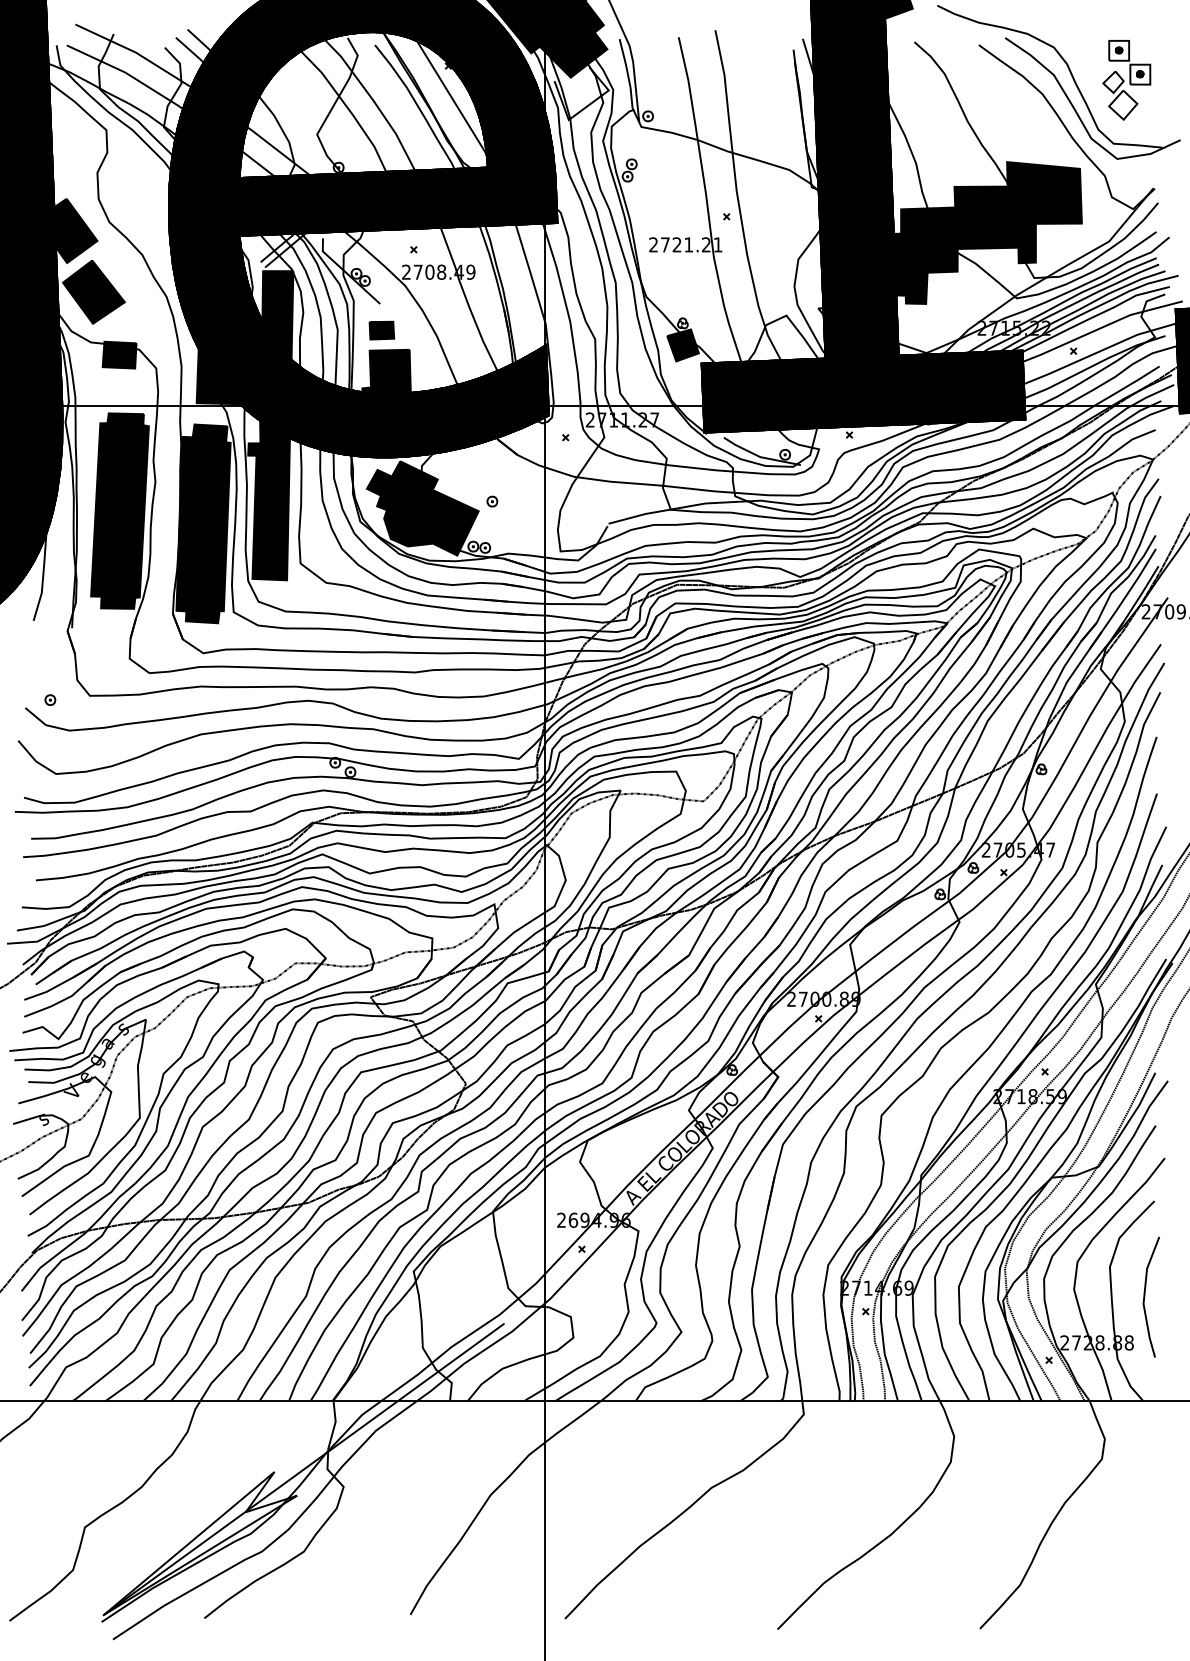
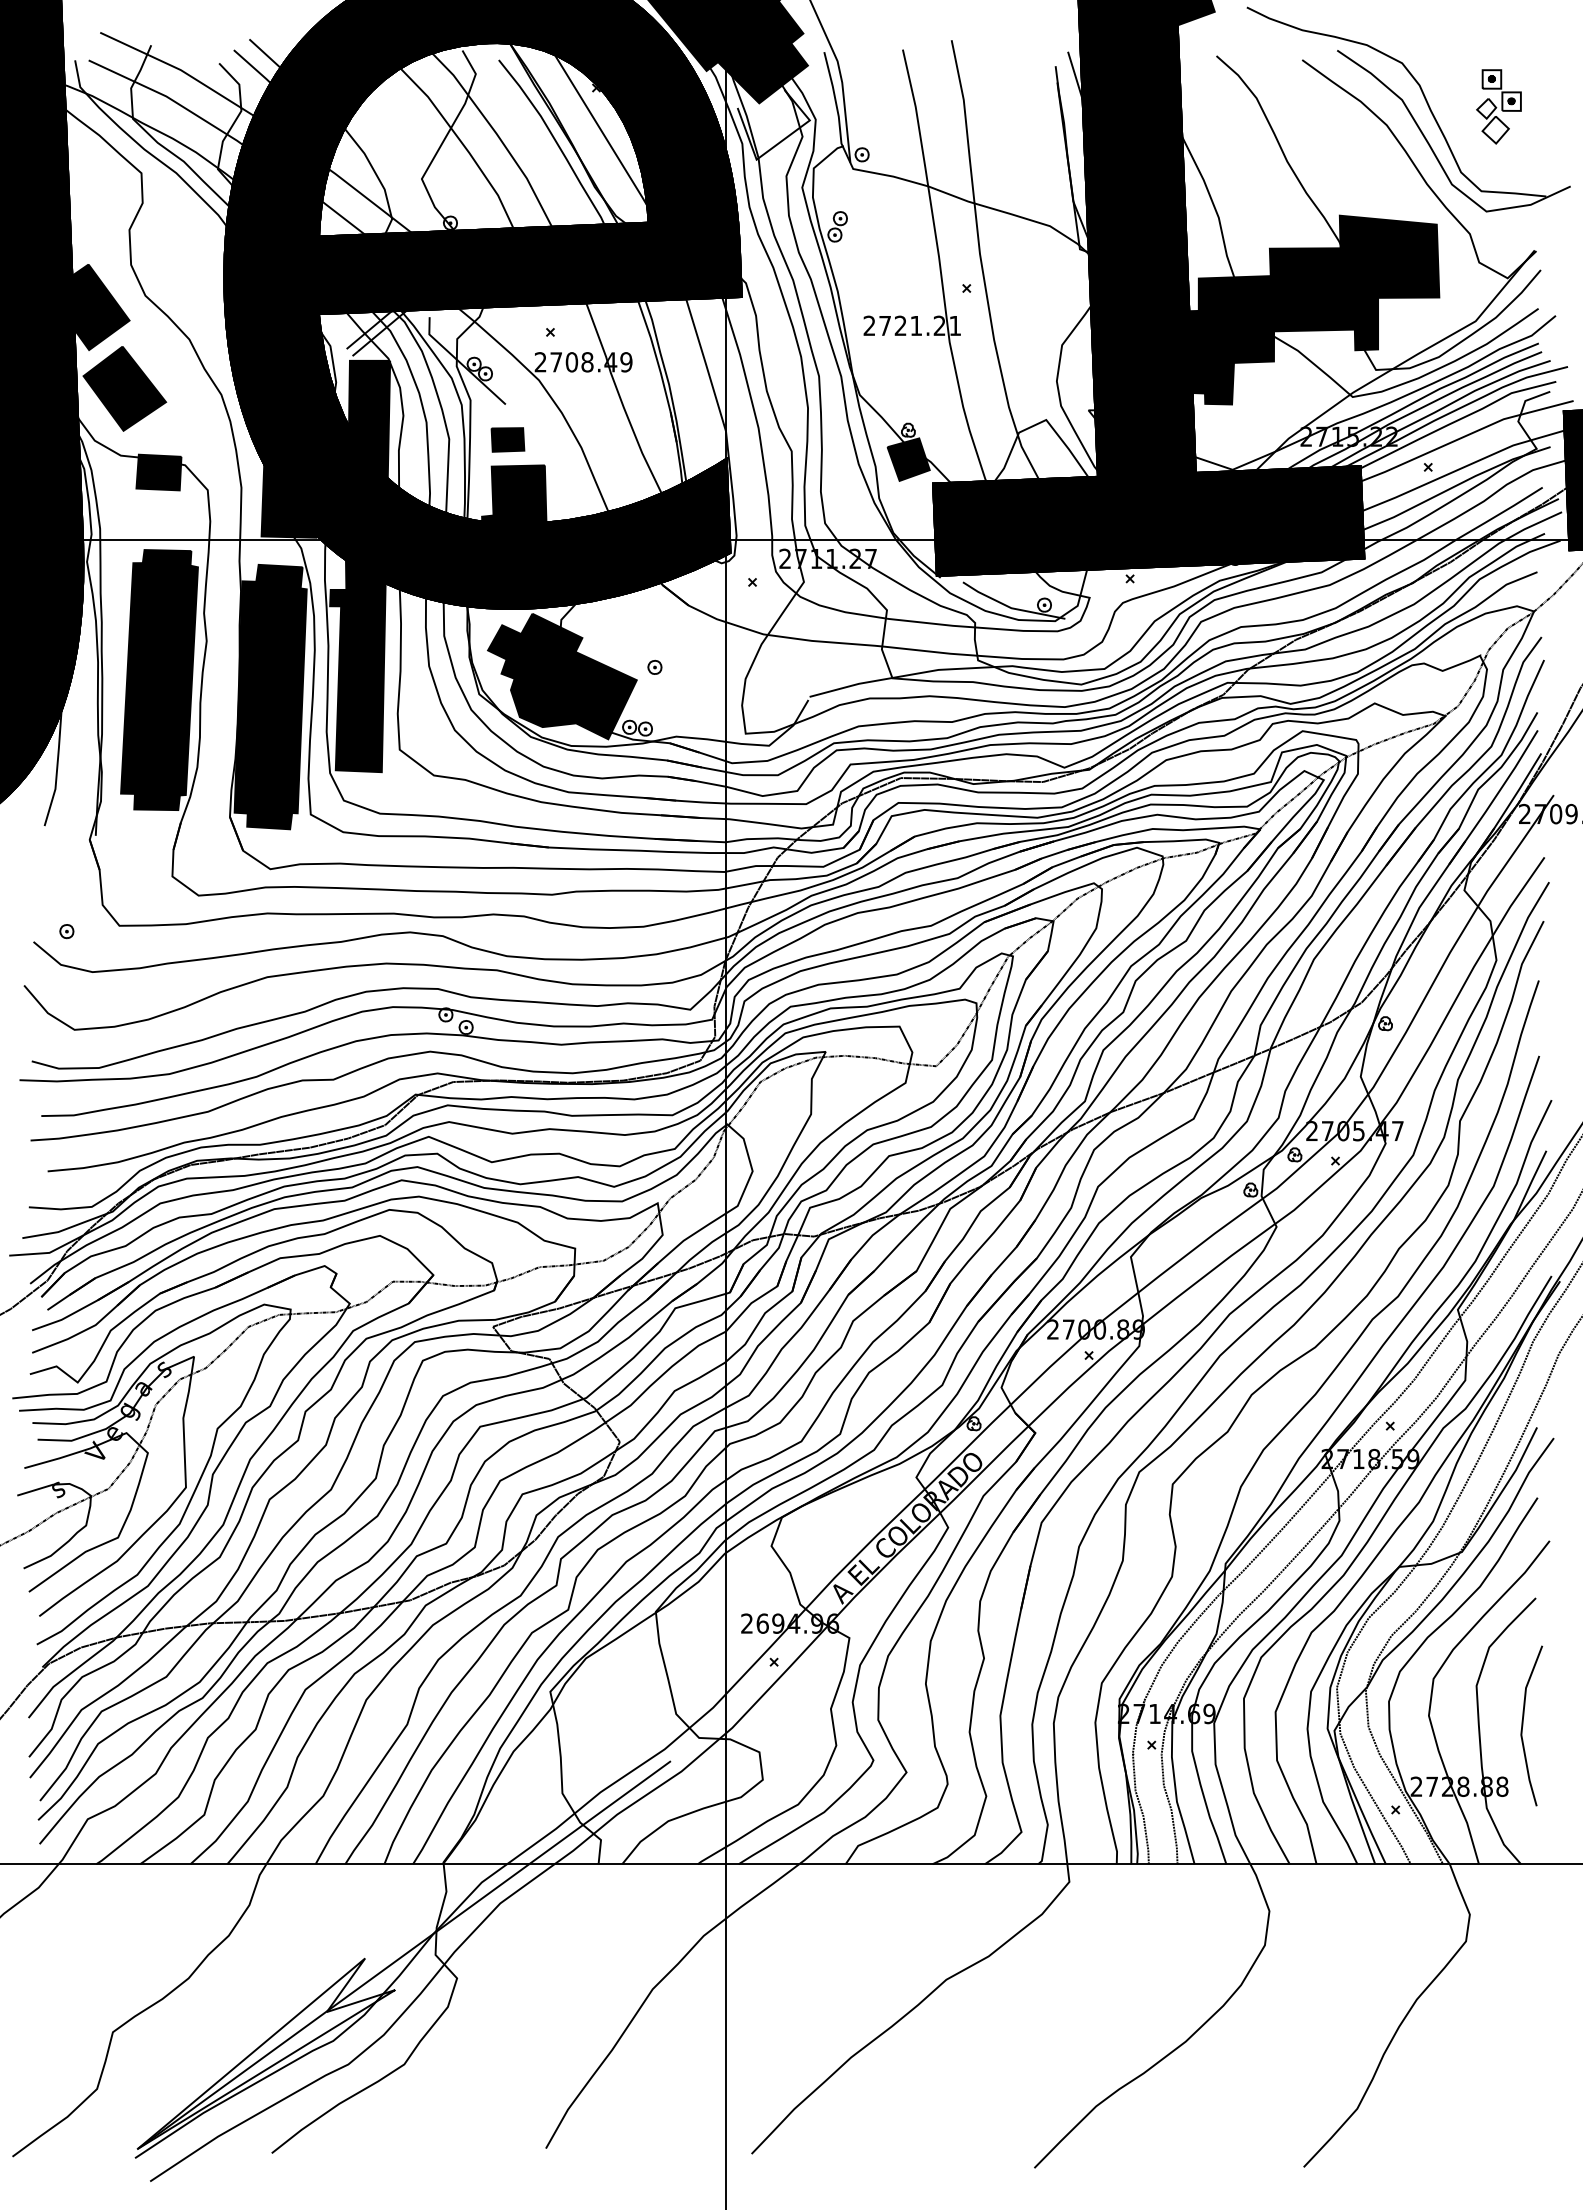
part: (1126, 80) -> (1498, 106), size x0.7

